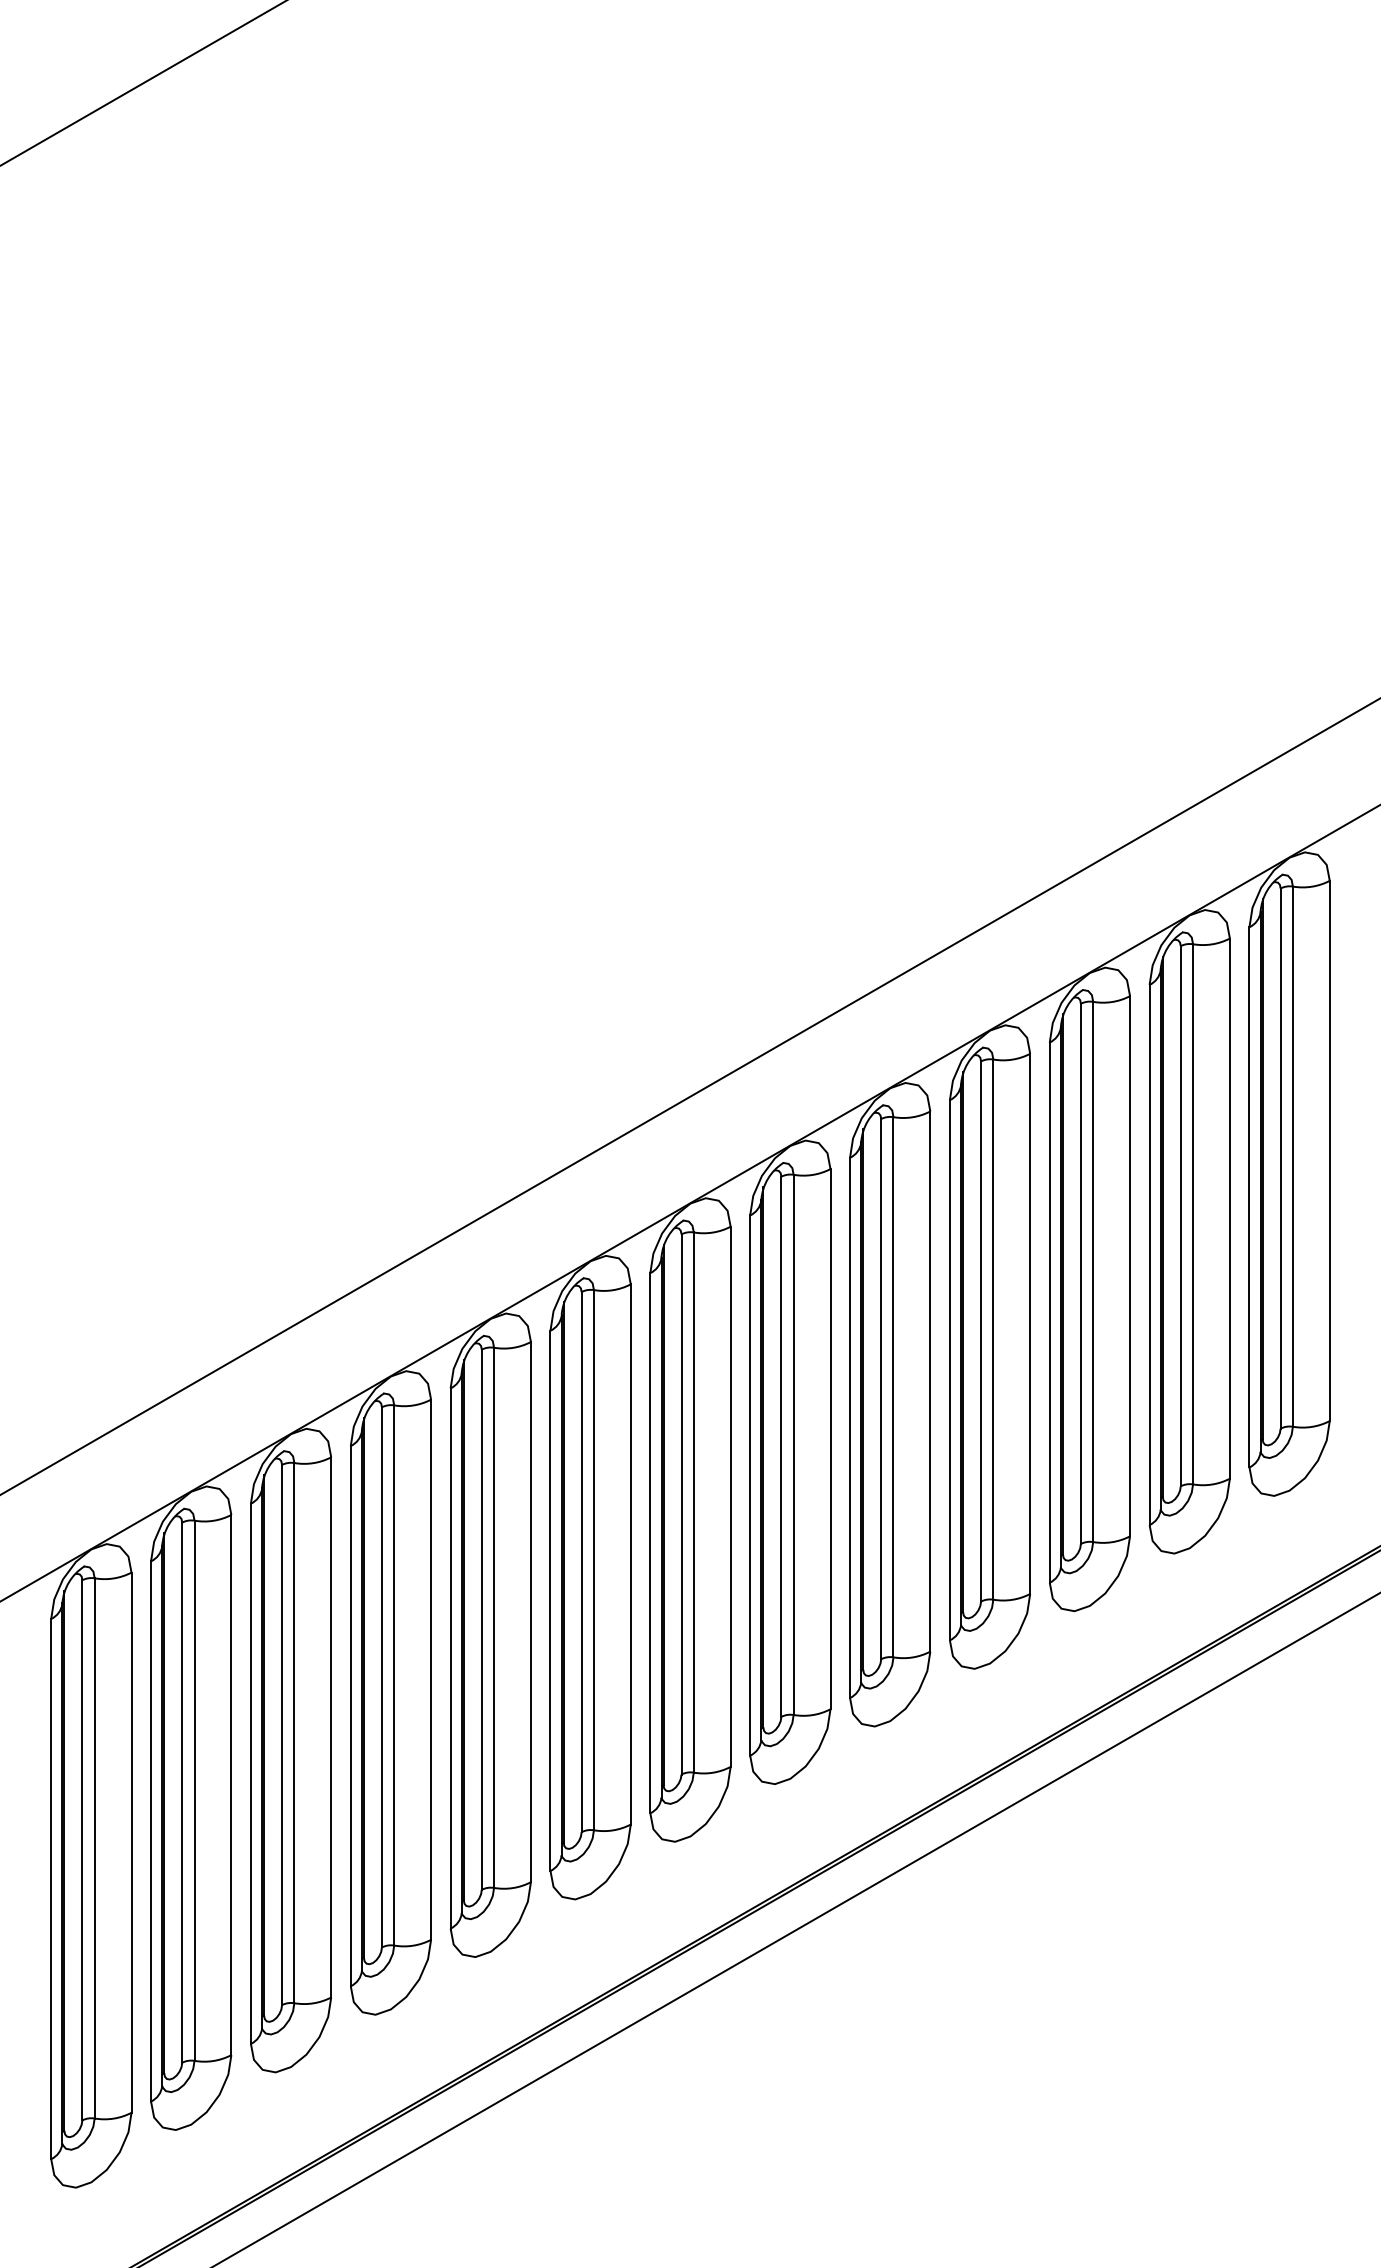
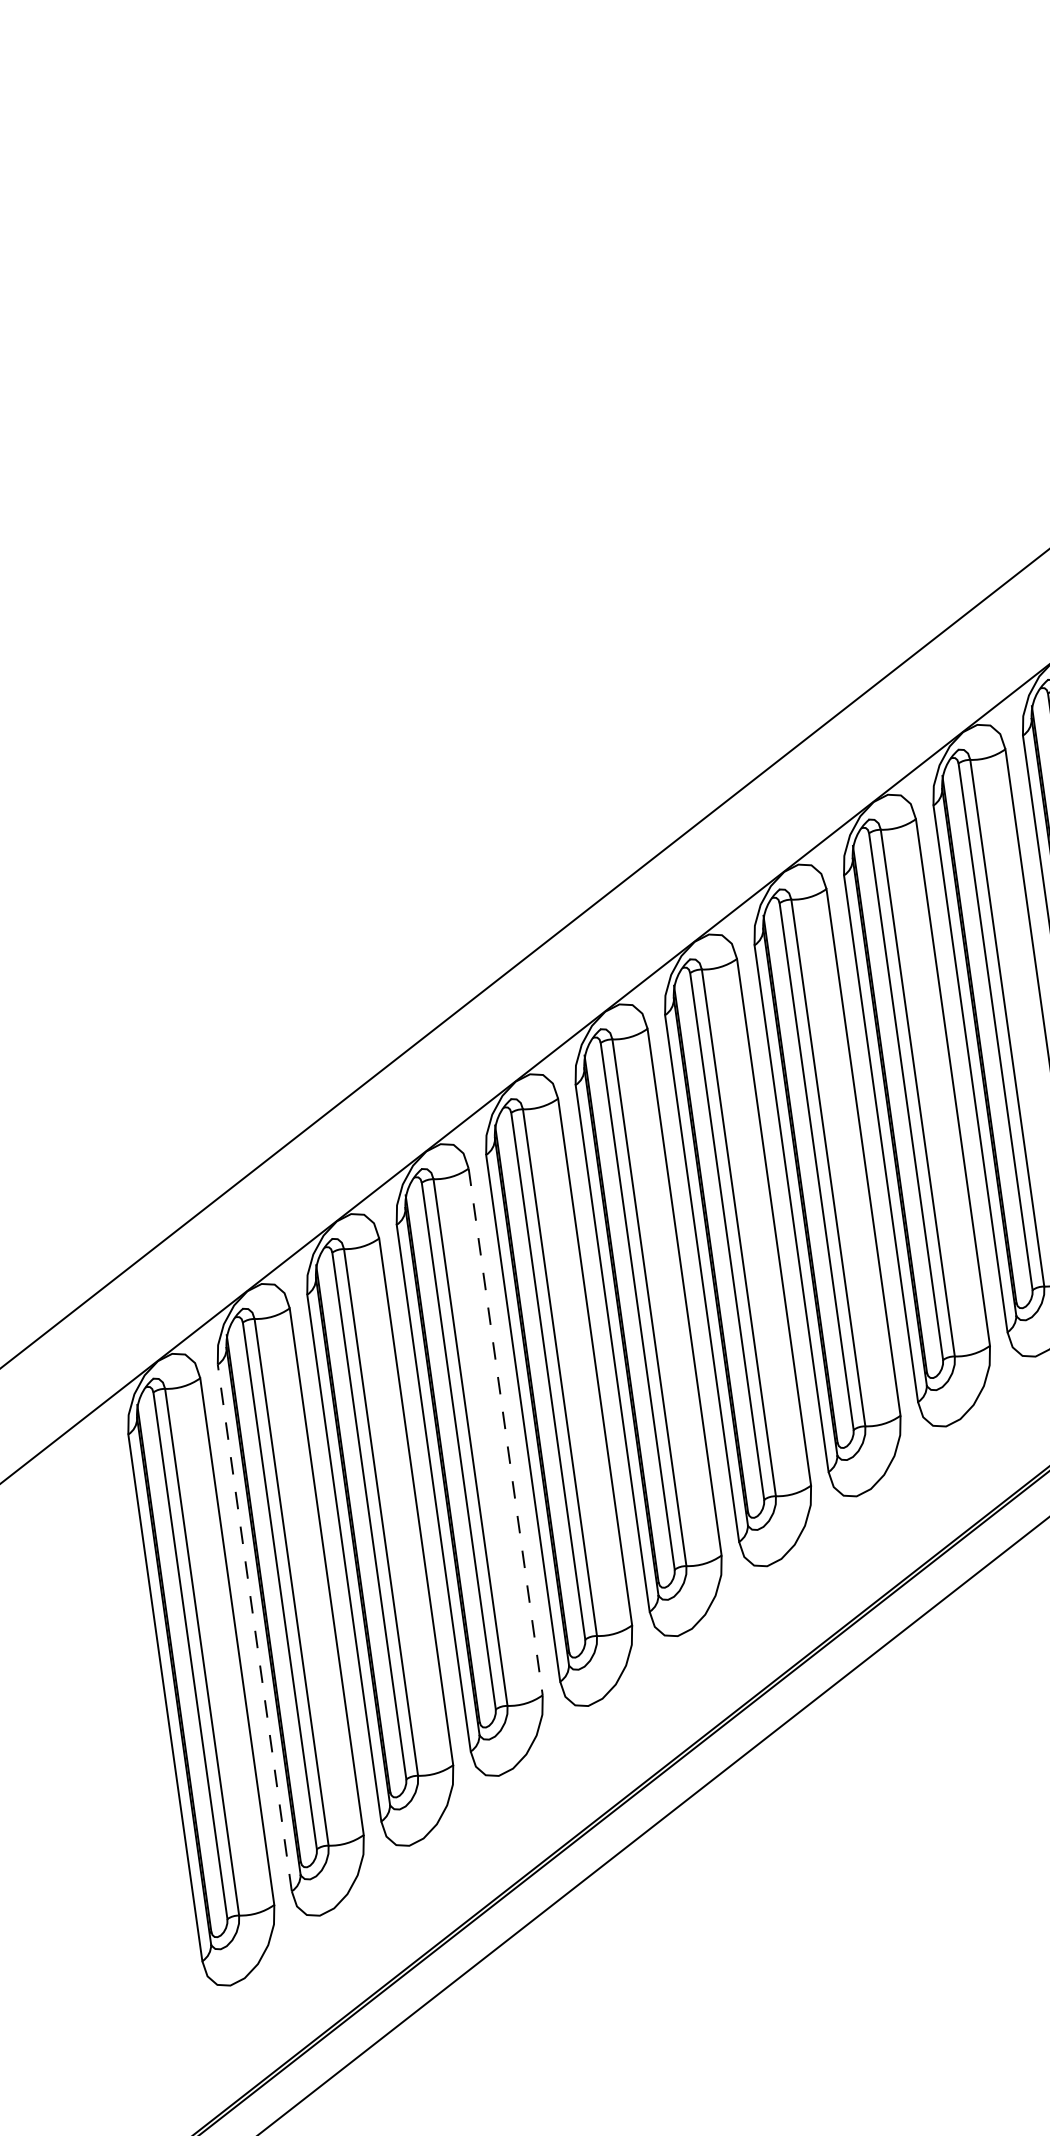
line: (431, 1670) -> (506, 1432), solid -> dashed
line: (151, 1830) -> (255, 1626), solid -> dashed

